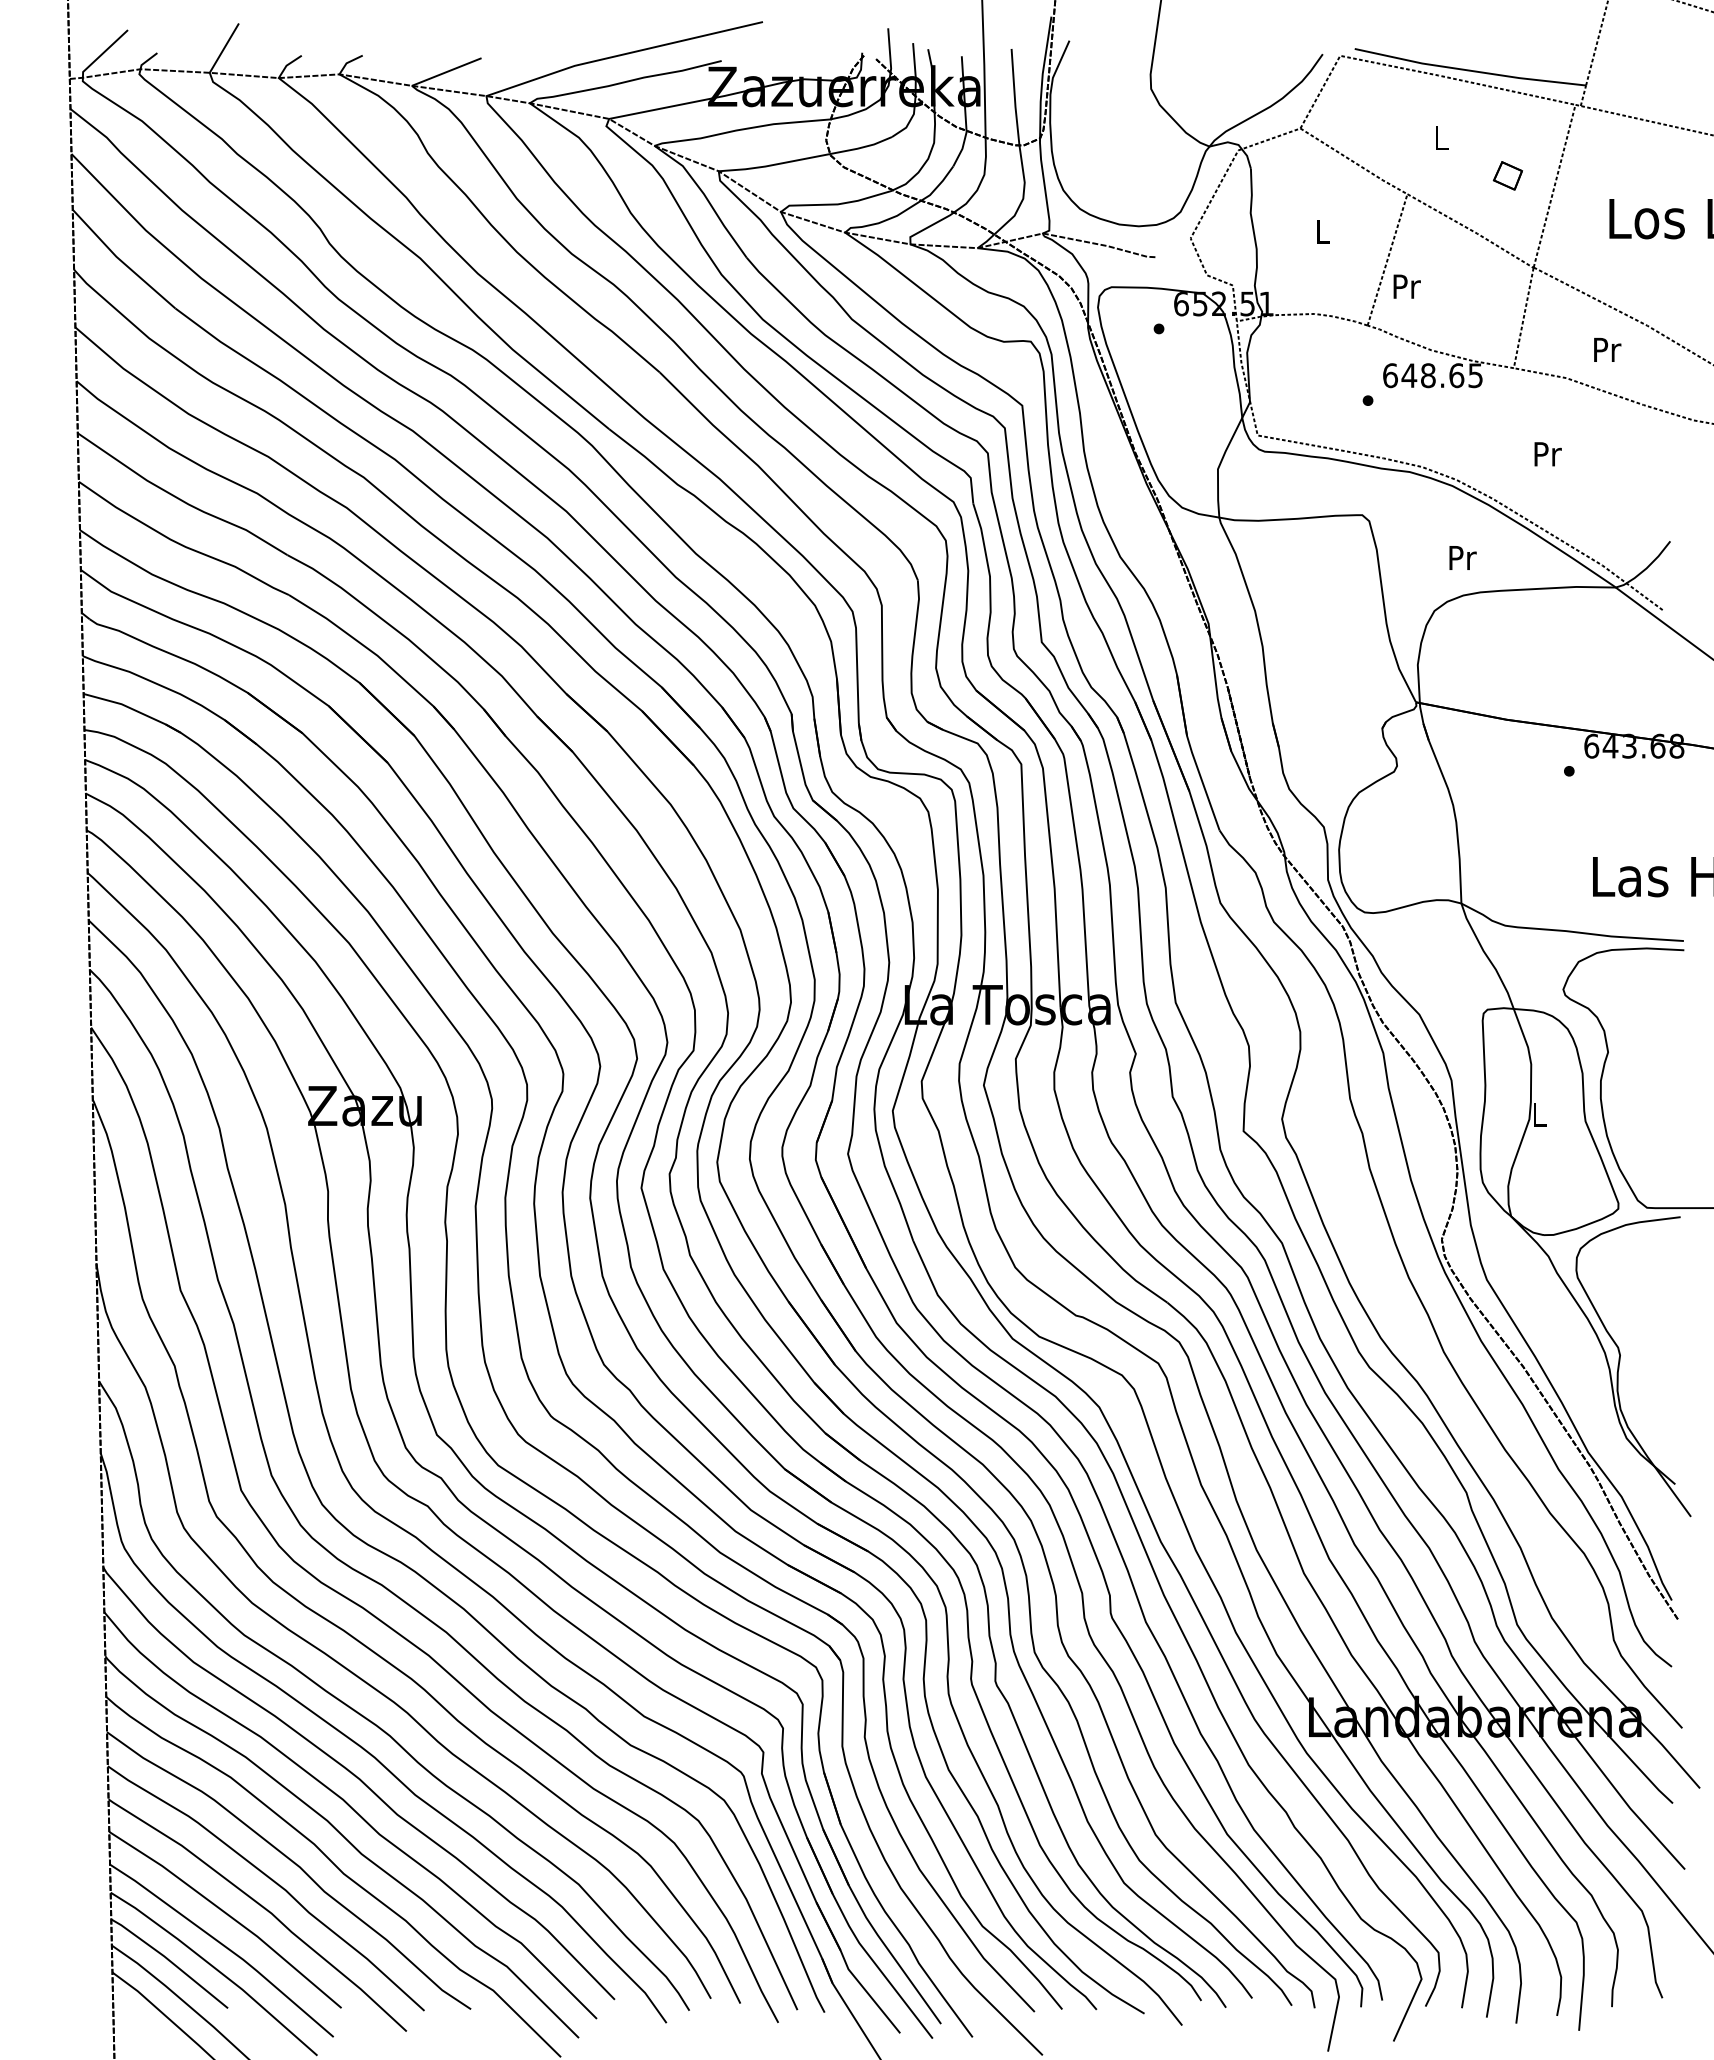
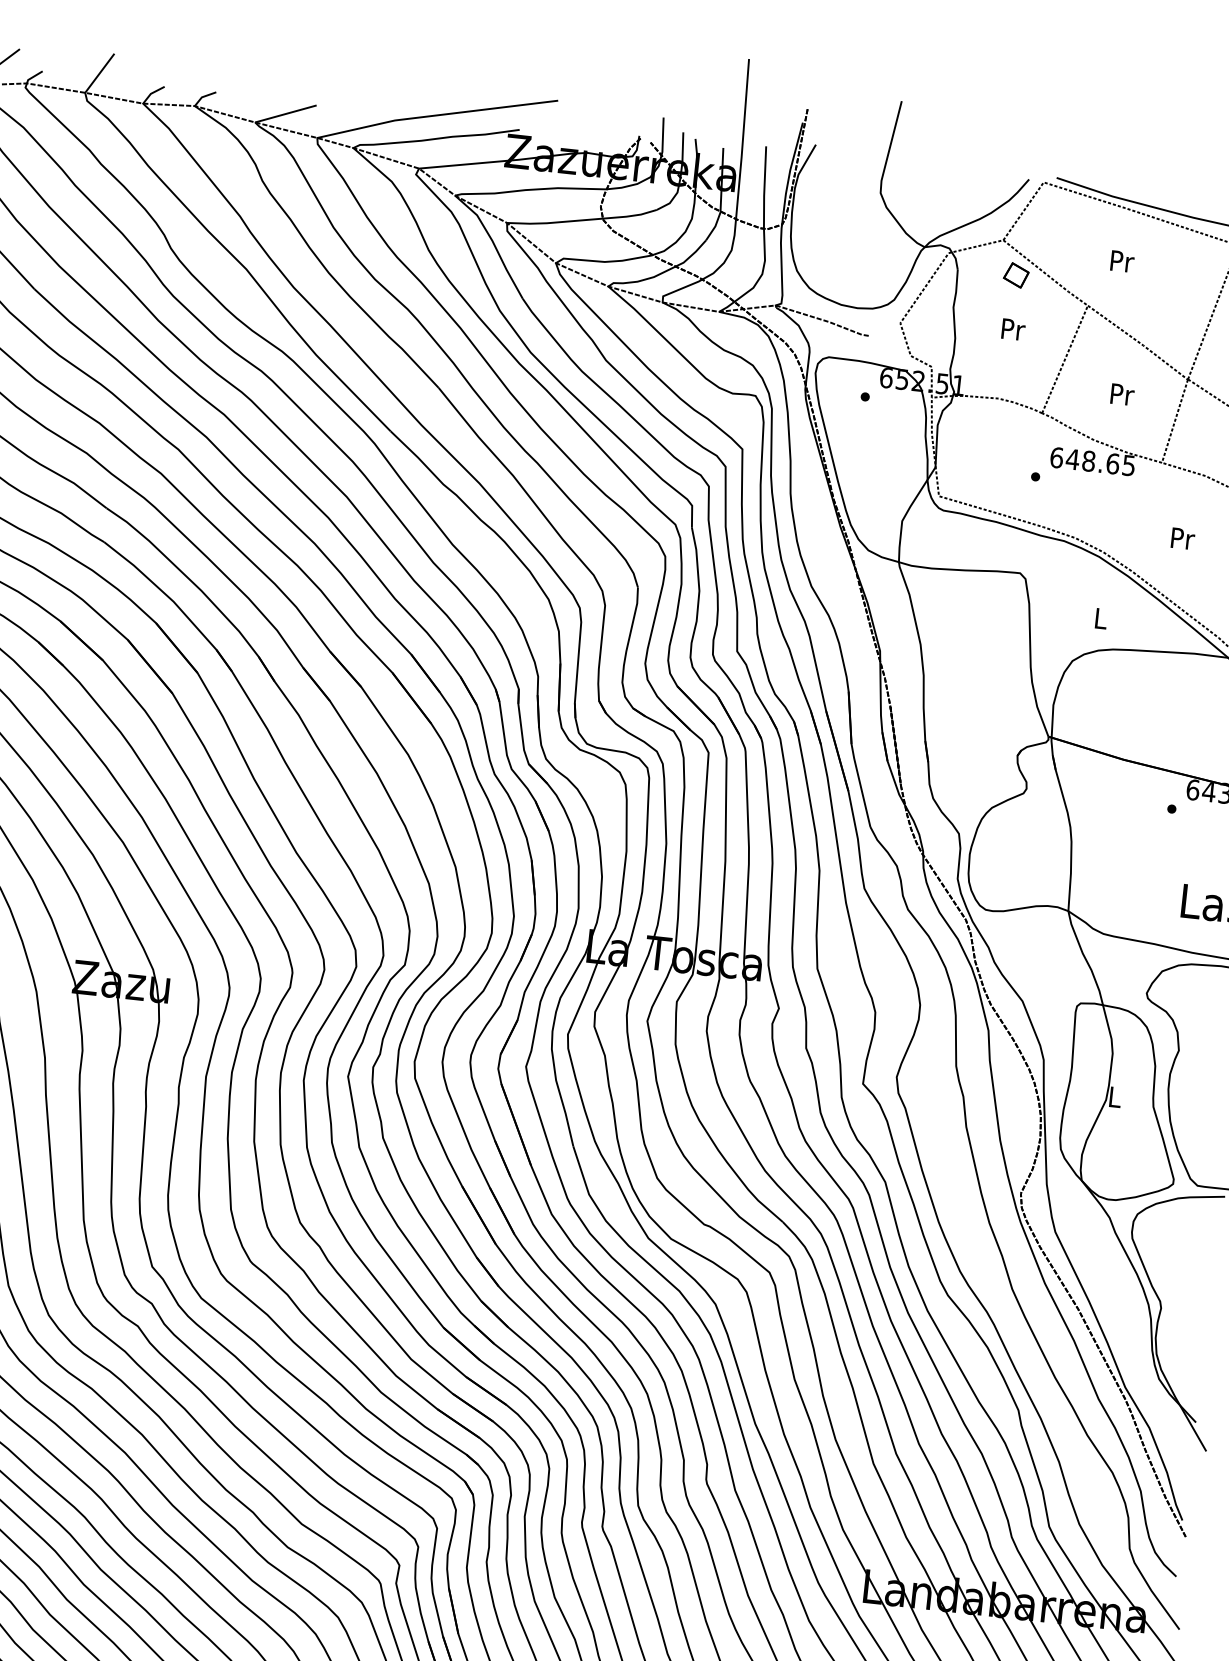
text: (1441, 138) -> (1121, 261), L -> Pr
part: (1507, 175) -> (1015, 275), moved
text: (1323, 231) -> (1013, 329), L -> Pr
text: (1406, 286) -> (1122, 394), moved
text: (1462, 557) -> (1101, 618), Pr -> L

